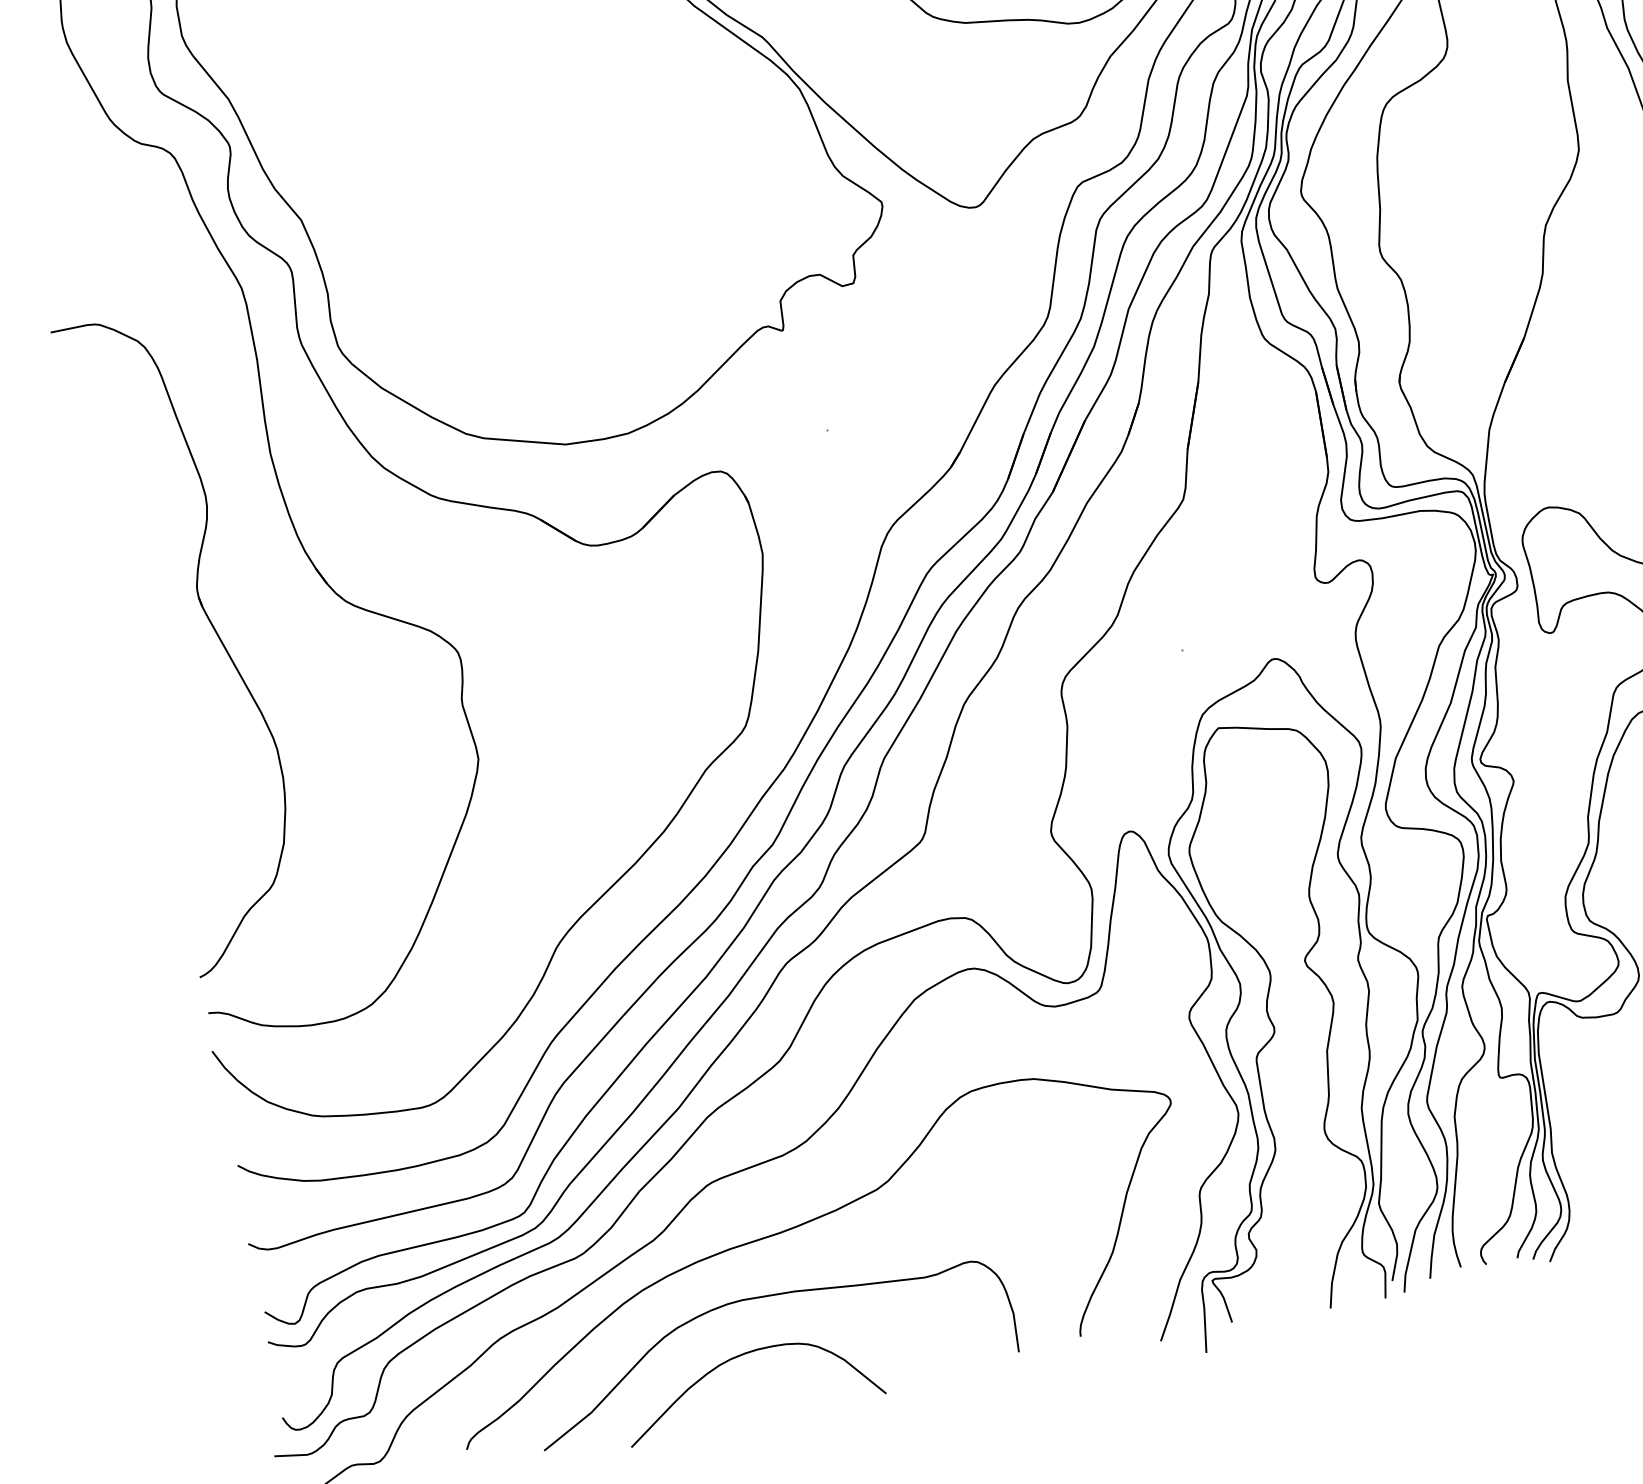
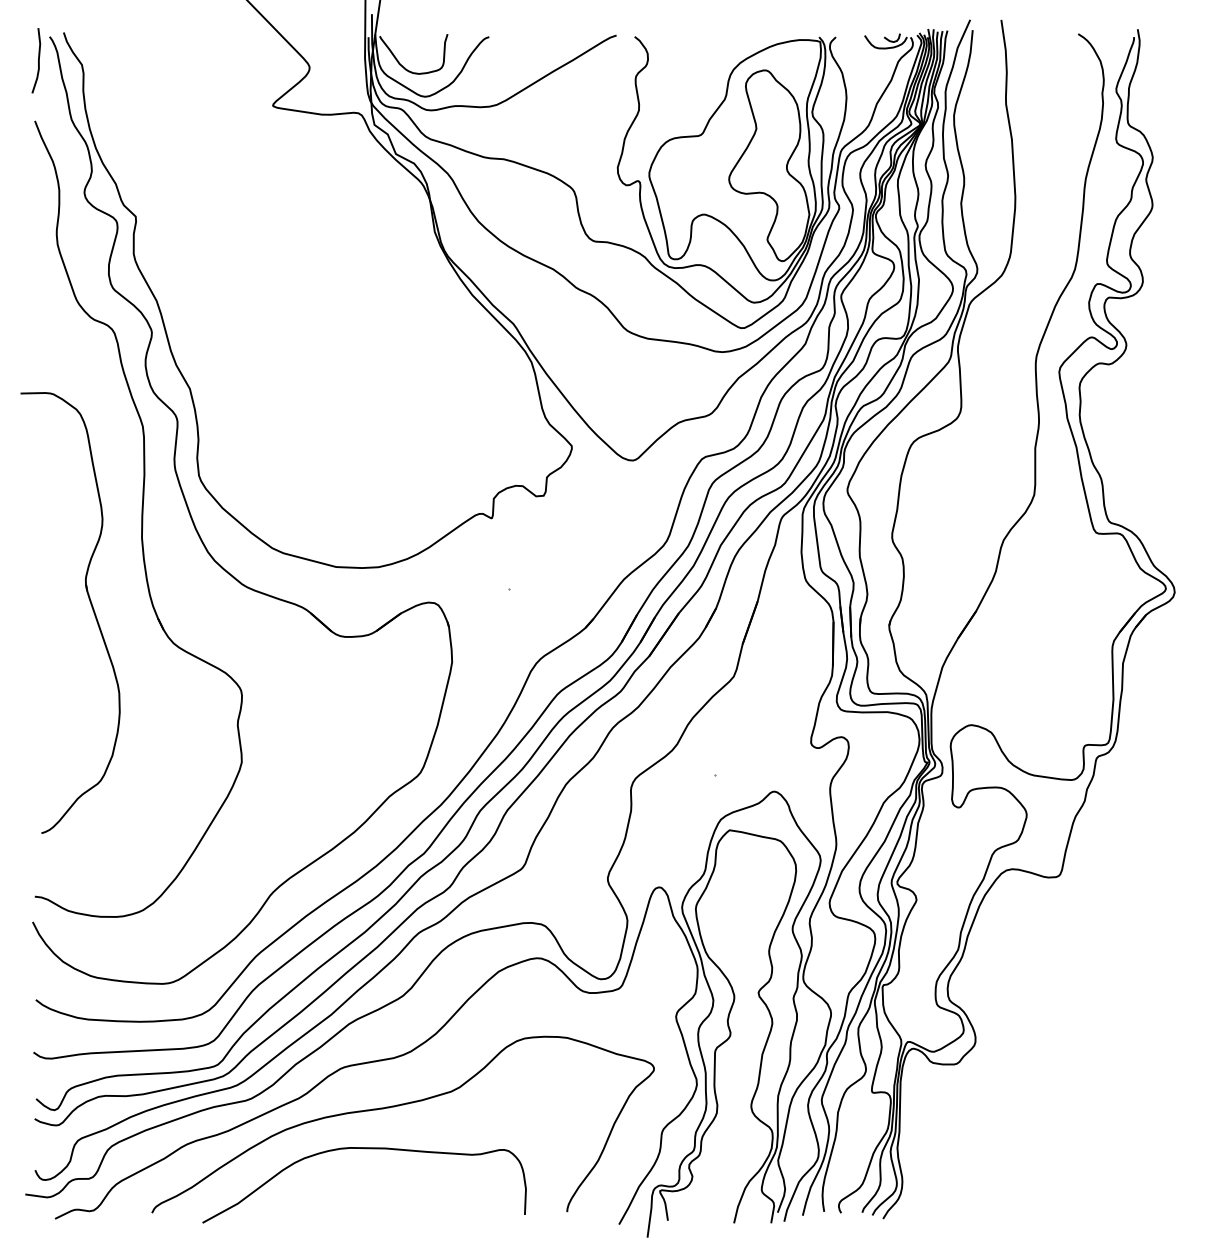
part: (210, 625) -> (90, 604), moved
curve: (738, 1358) -> (340, 1185), removed

